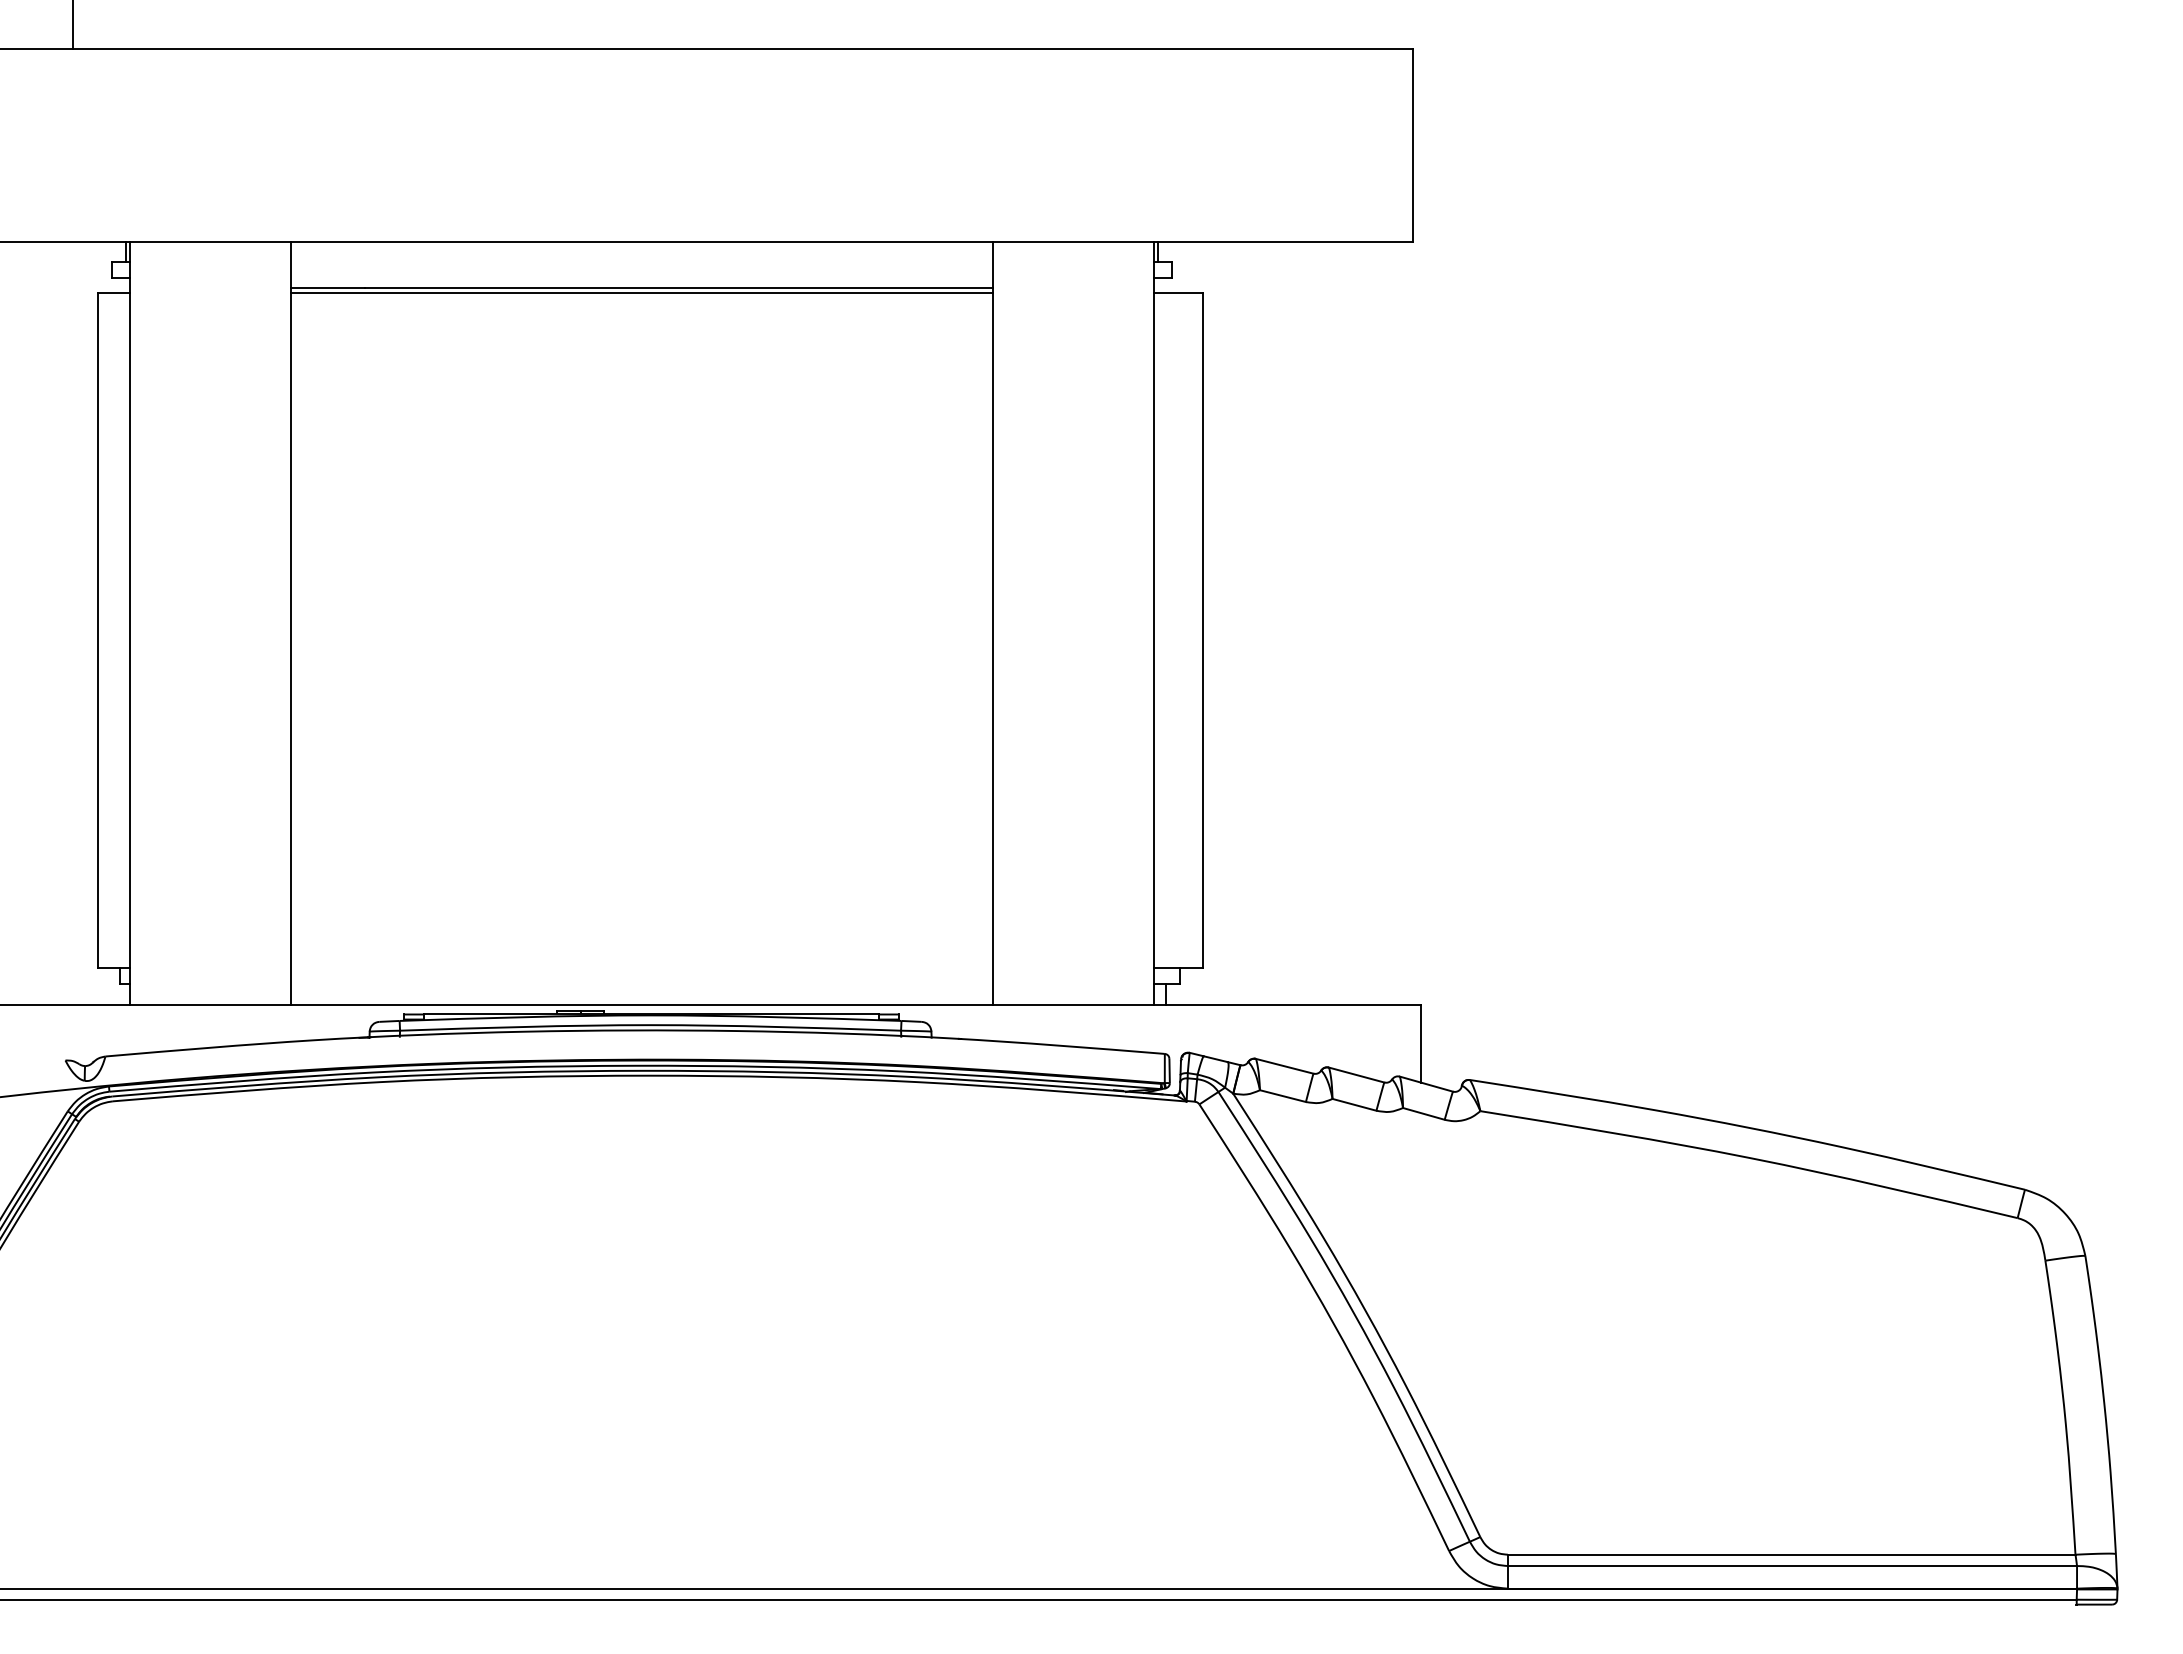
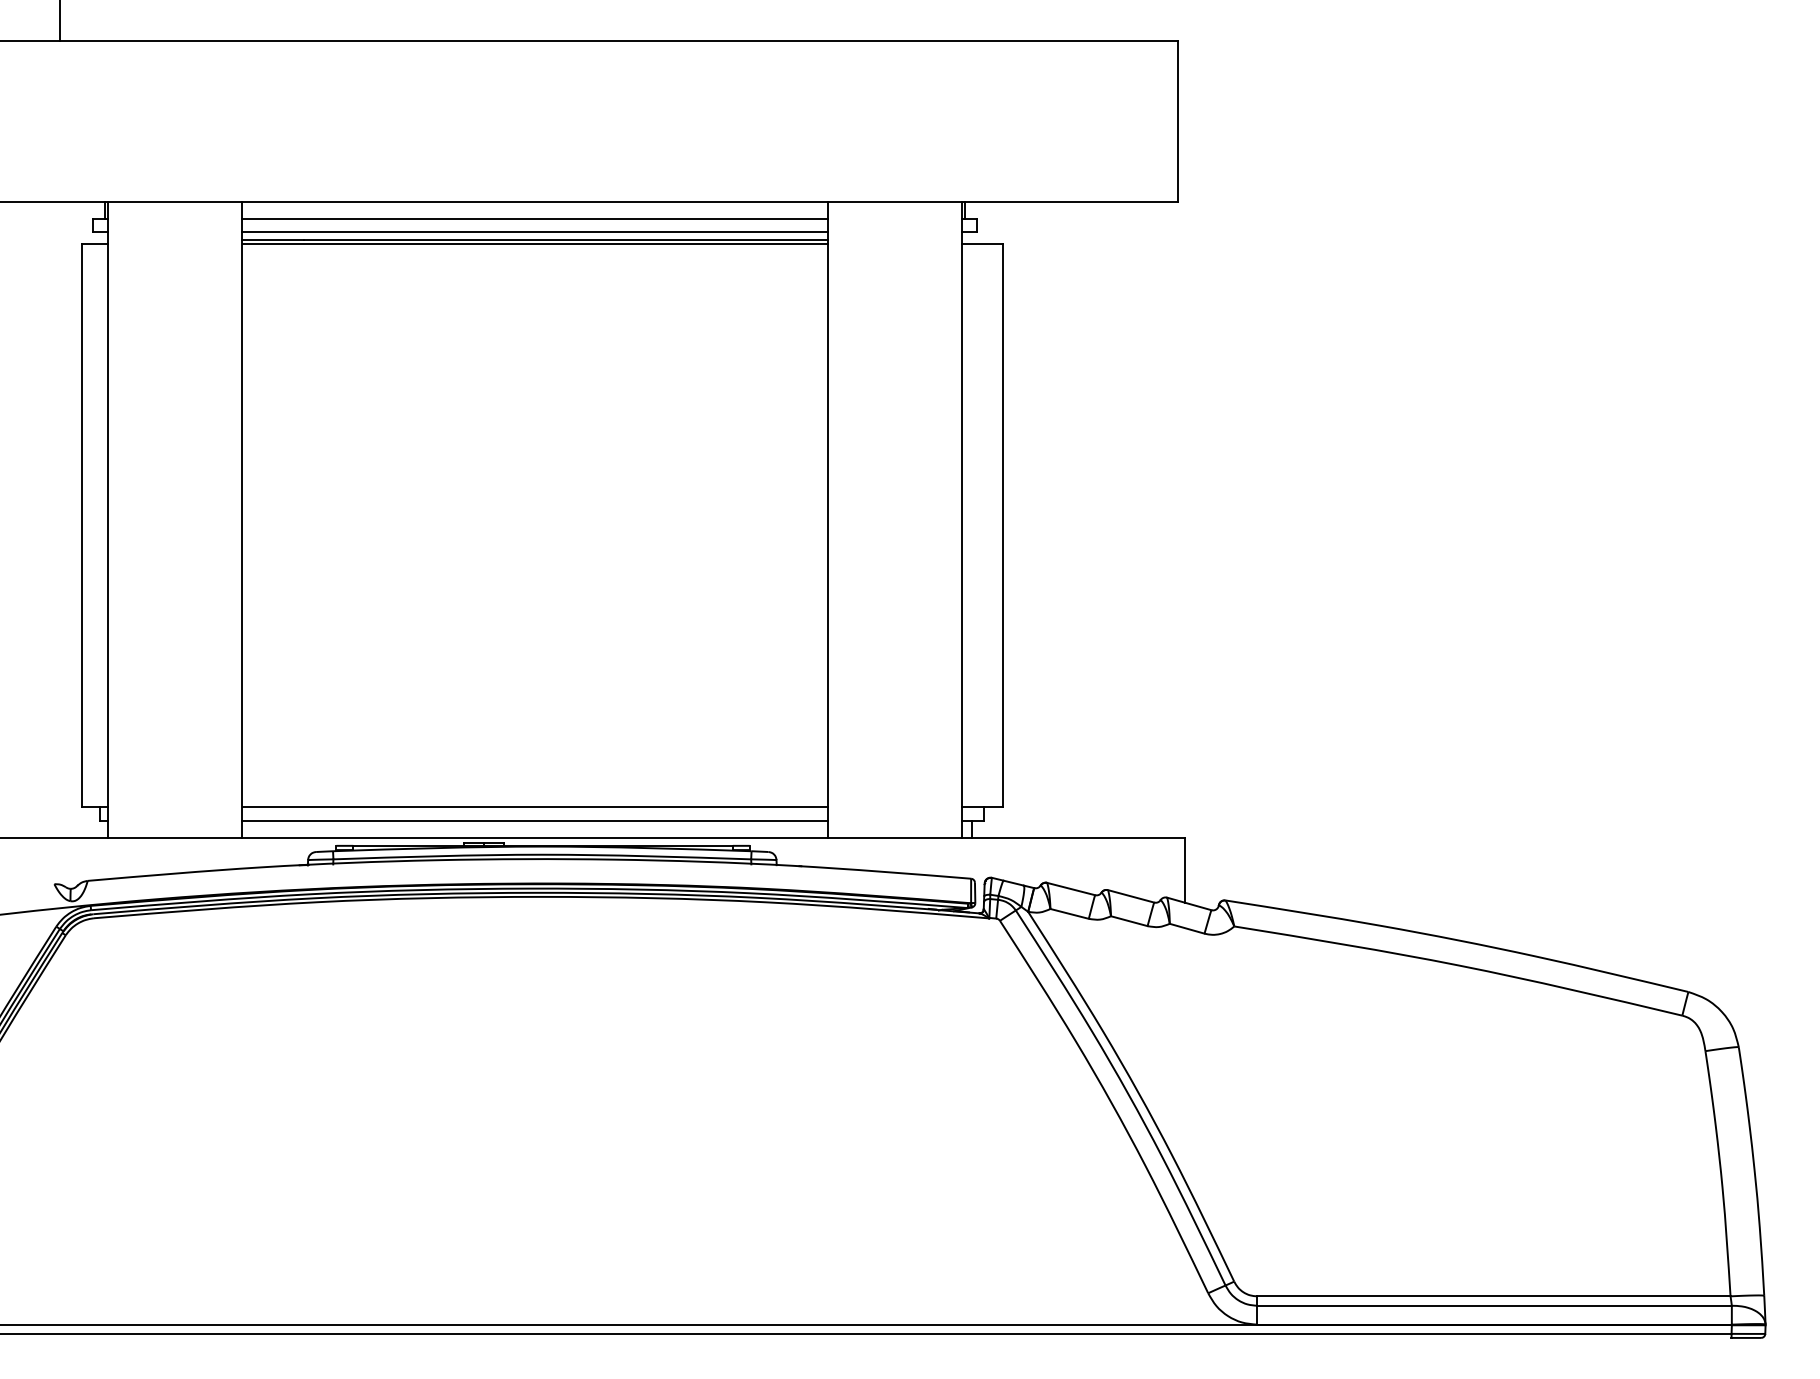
line: (641, 262) -> (534, 218), added
line: (641, 278) -> (534, 232), added
line: (642, 968) -> (535, 807), added
line: (641, 984) -> (534, 820), added

